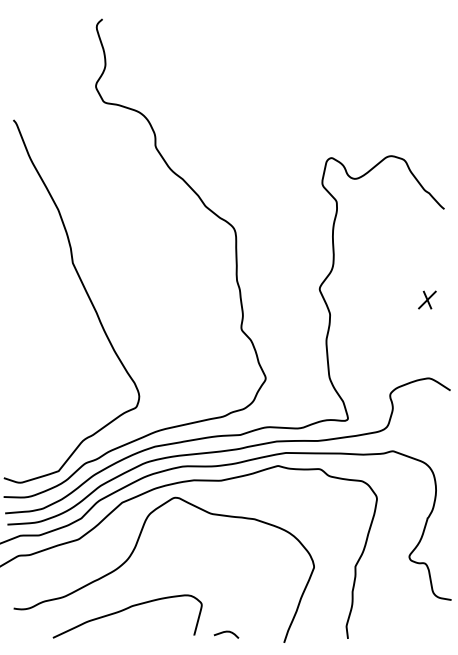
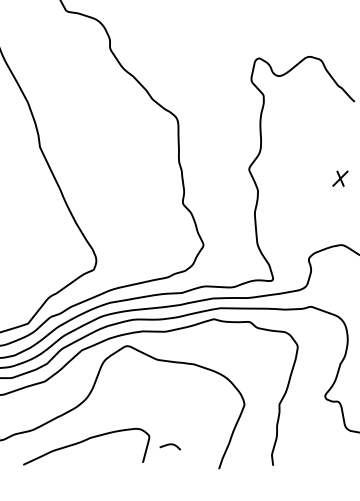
curve: (226, 632) -> (170, 445), moved

